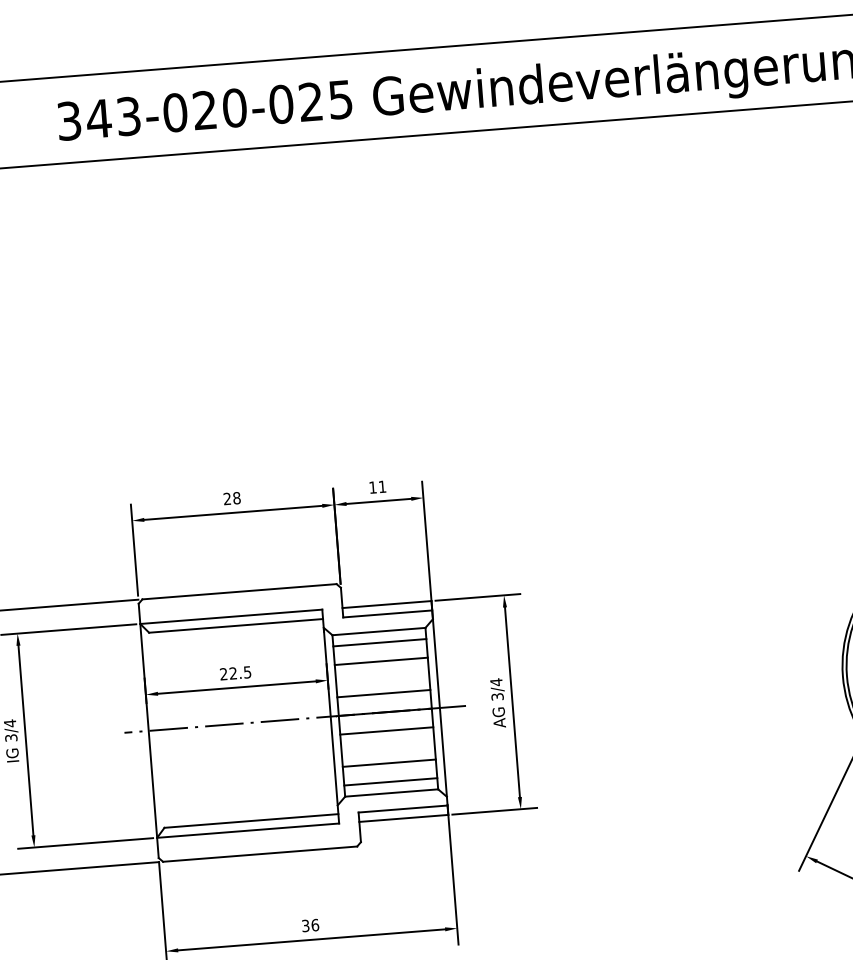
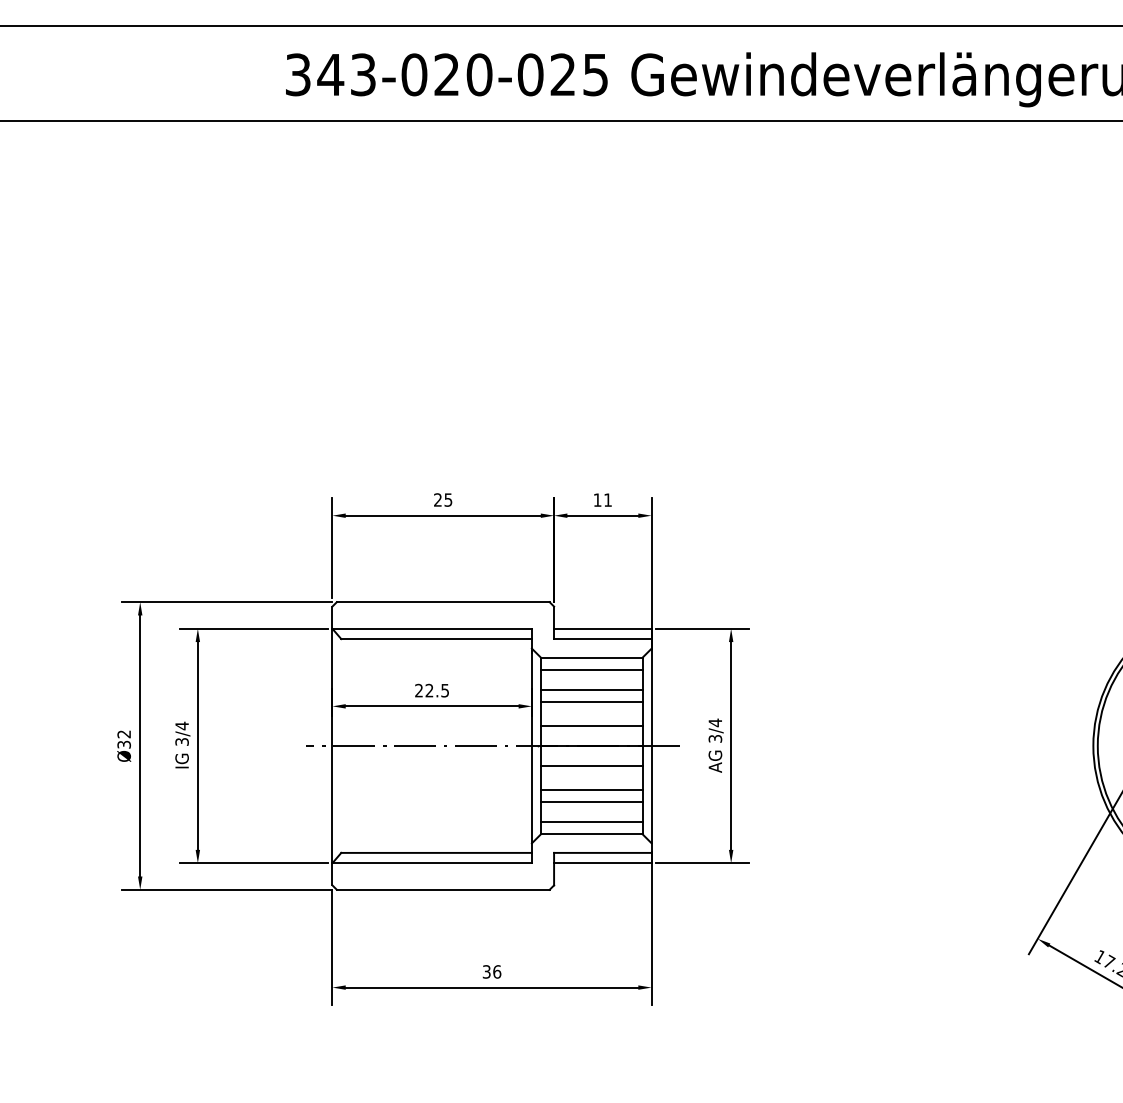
text: (236, 497) -> (448, 499), 28 -> 25
line: (381, 671) -> (591, 701), added
line: (388, 752) -> (591, 790), added

